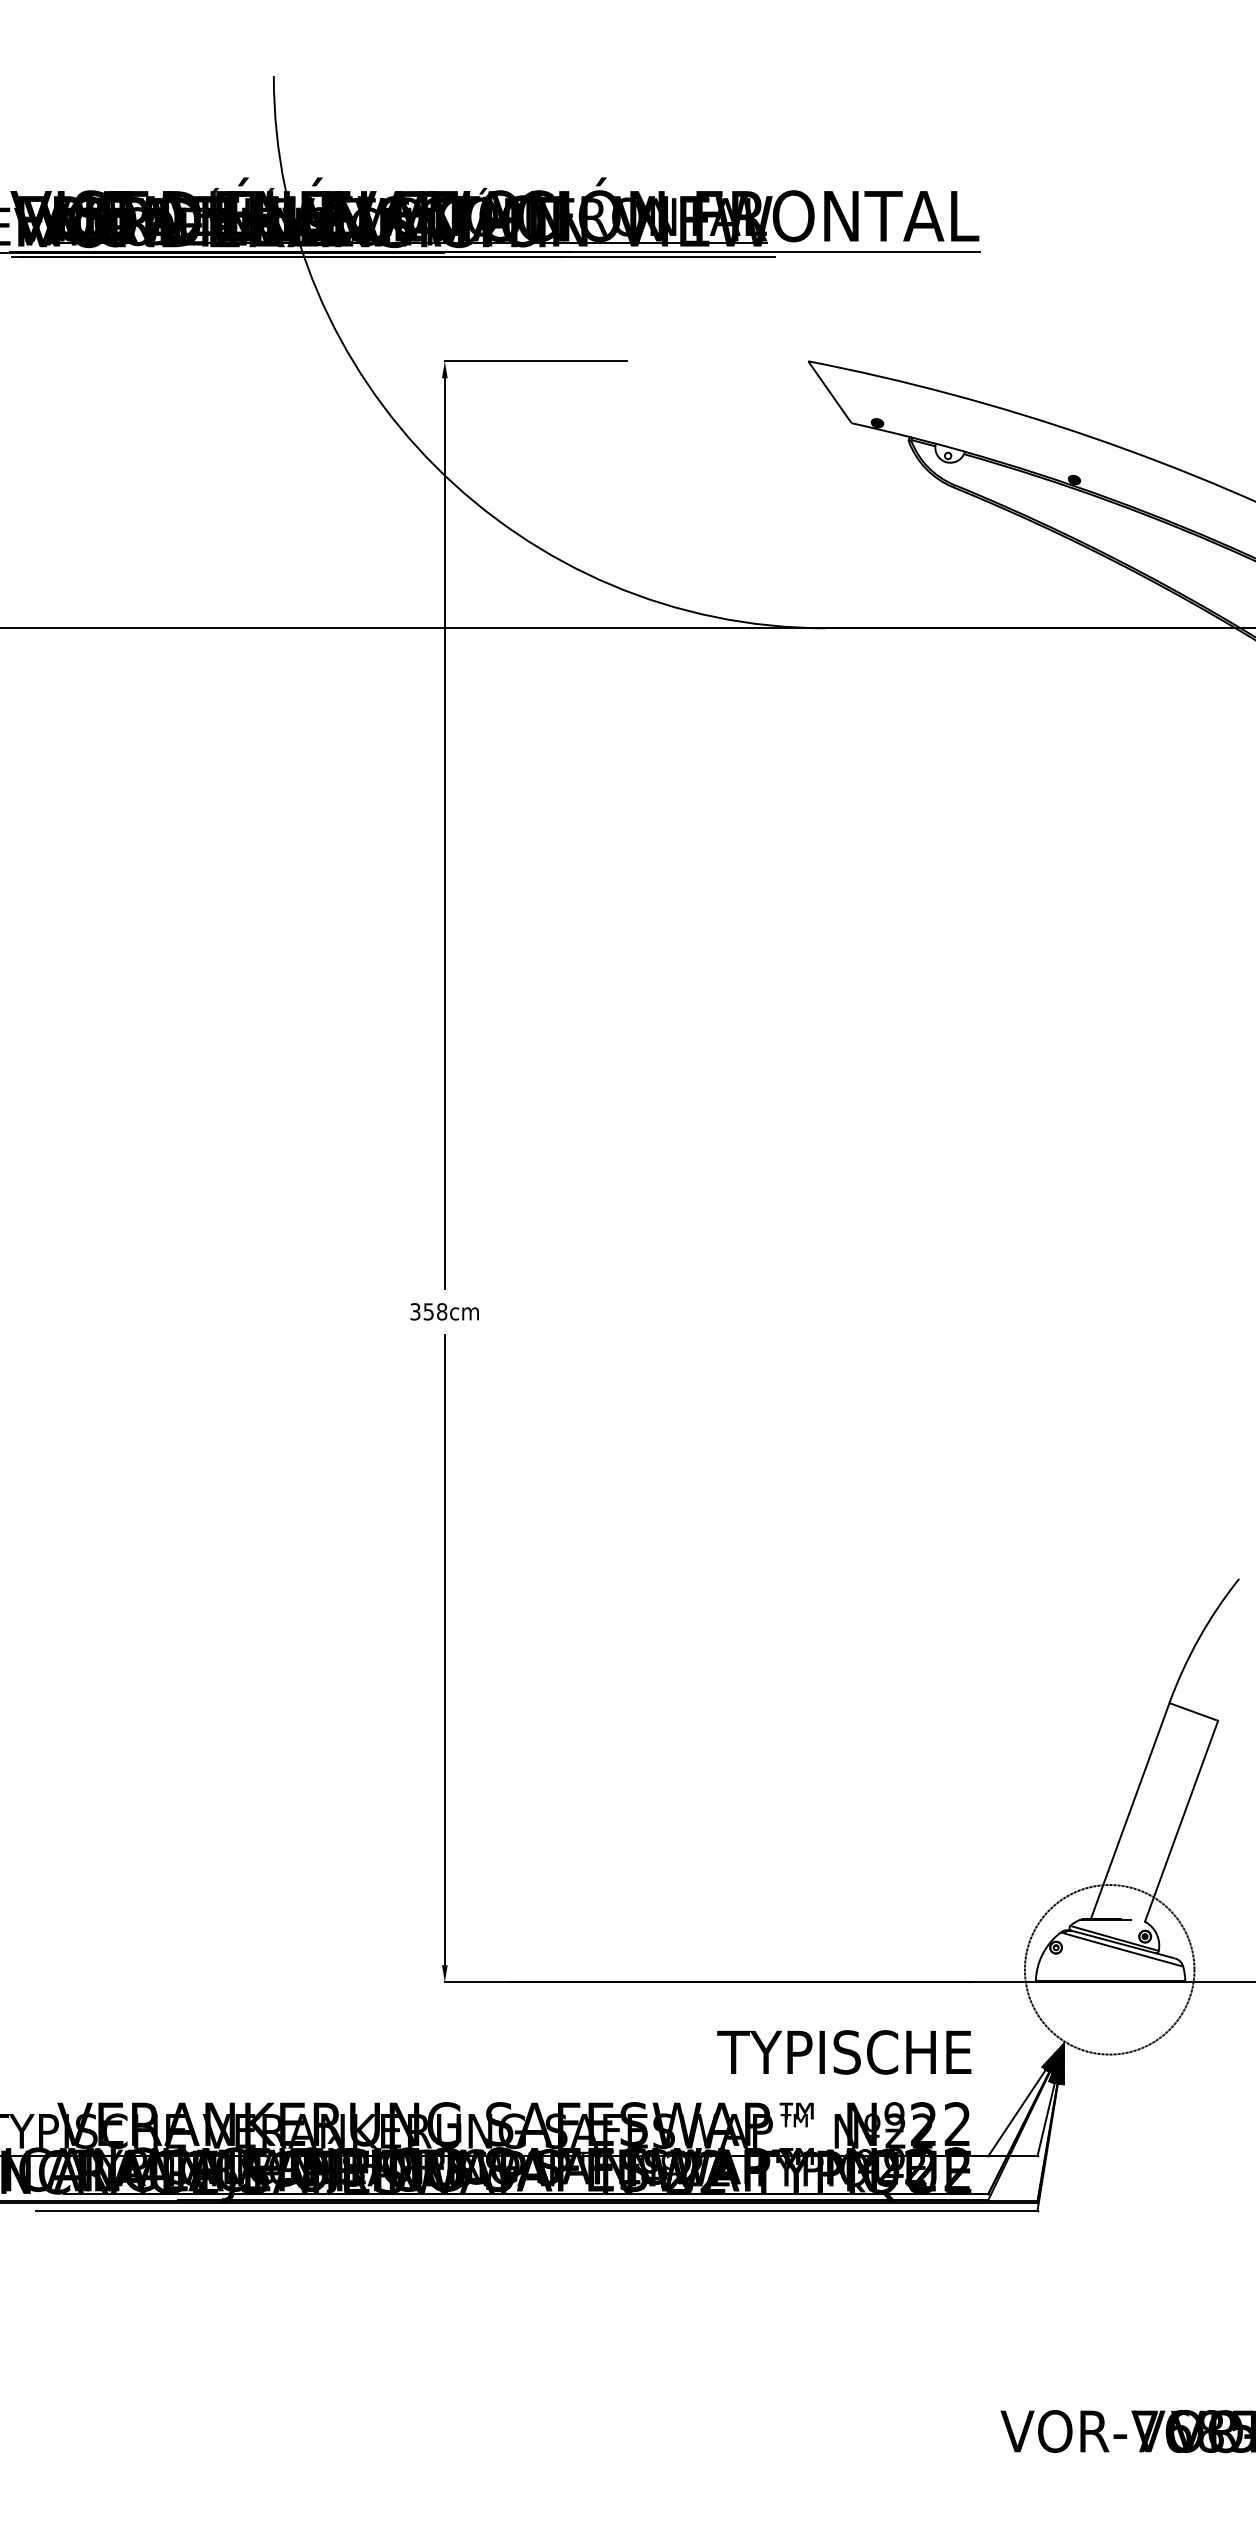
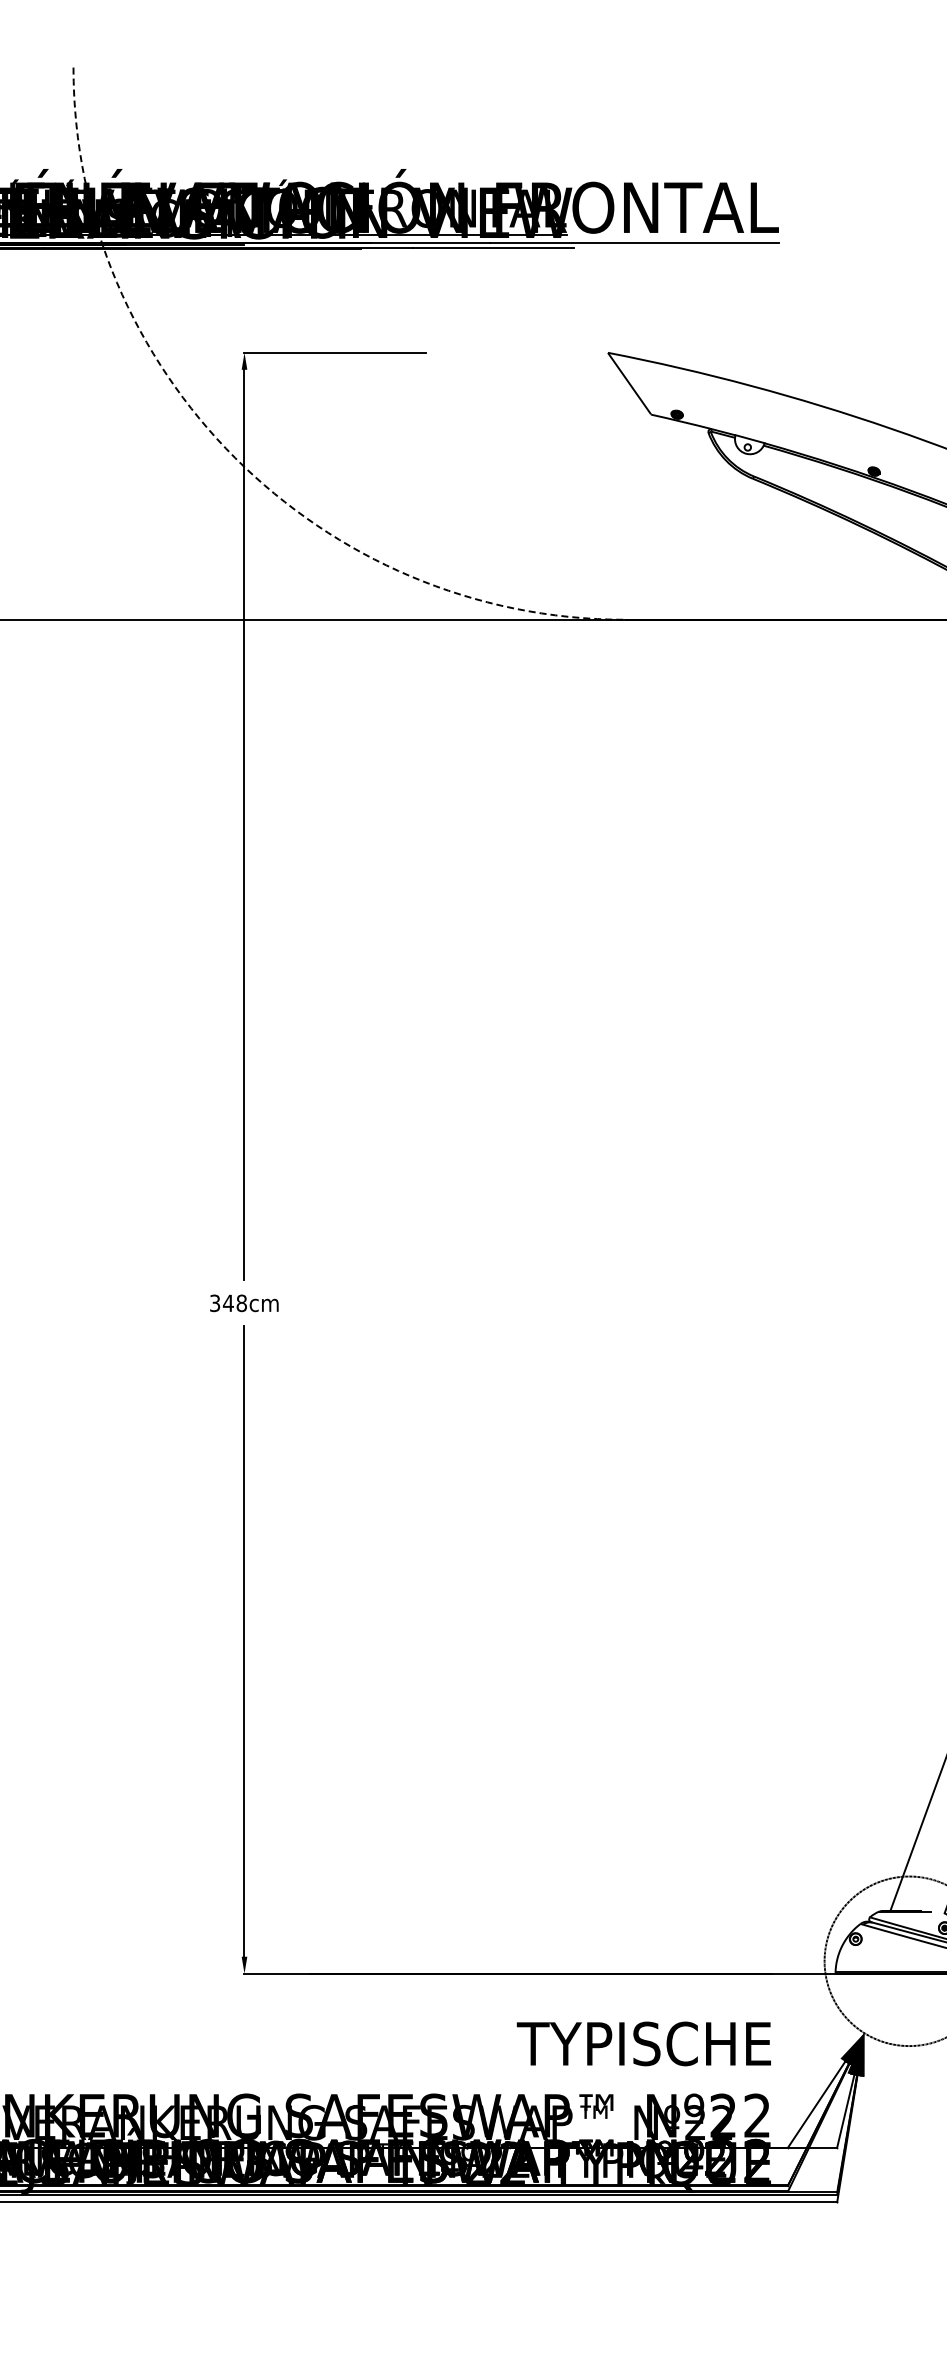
arc: (435, 466) -> (235, 458), solid -> dashed
text: (428, 1311) -> (228, 1303), 358cm -> 348cm

